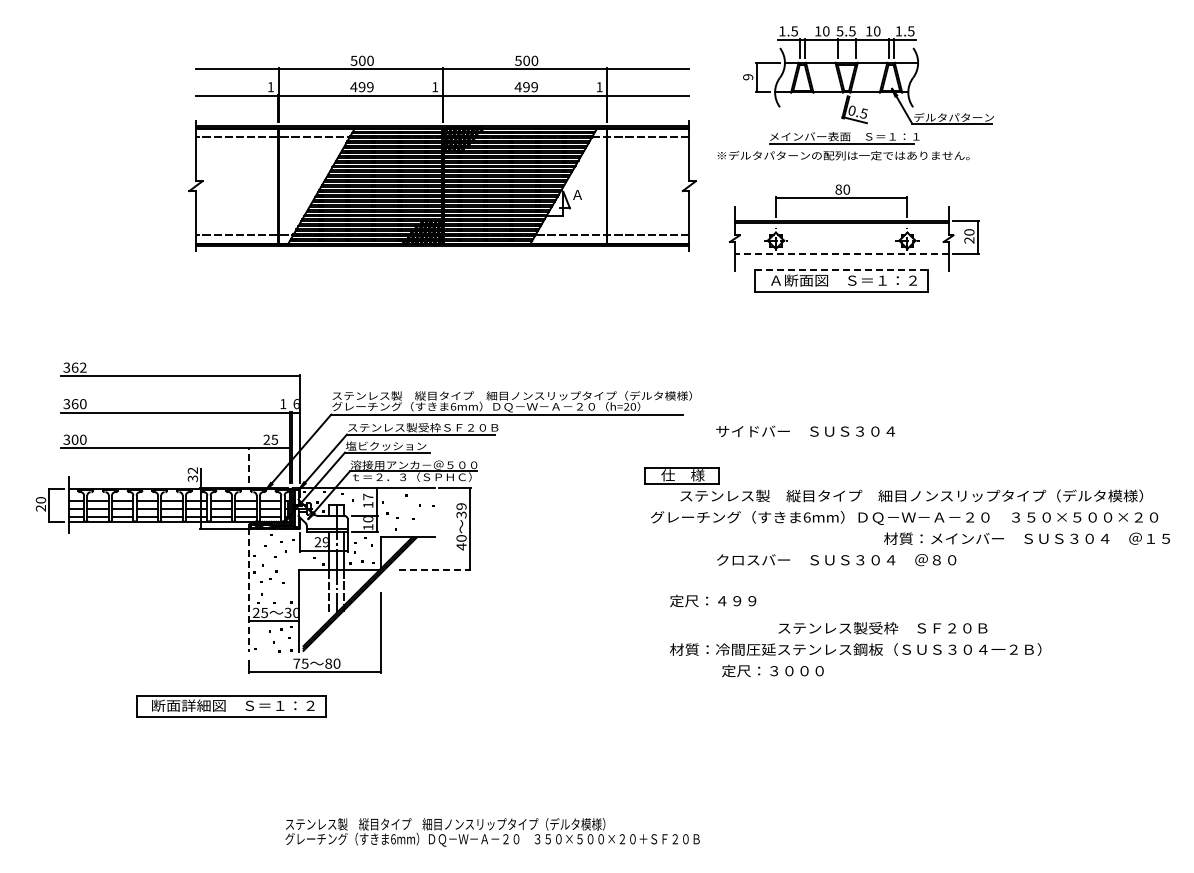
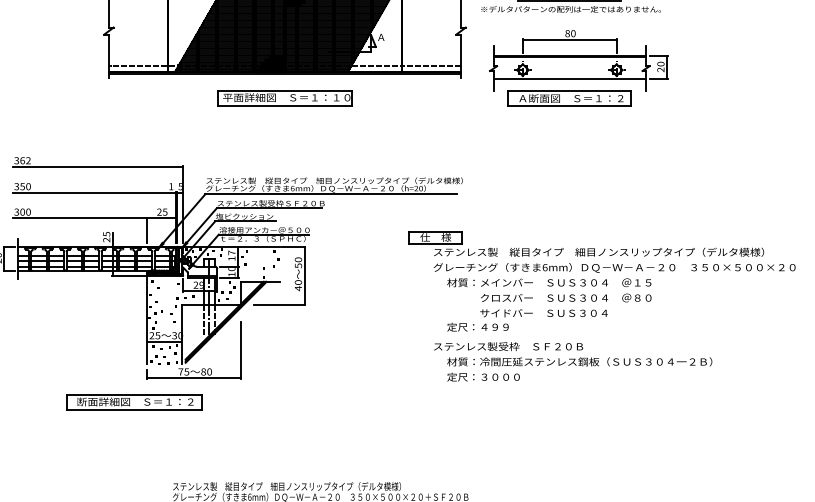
line: (841, 253) -> (569, 79), dashed -> solid
line: (842, 270) -> (570, 91), dashed -> solid
part: (442, 280) -> (284, 98), added
text: (74, 404) -> (22, 186), 360 -> 350
text: (295, 404) -> (179, 186), 6 -> 5
text: (805, 431) -> (543, 313), moved
line: (249, 465) -> (147, 230), dashed -> solid
text: (192, 474) -> (106, 236), 32 -> 25
part: (891, 490) -> (584, 248), moved
text: (461, 510) -> (298, 262), 39 -> 50
text: (1026, 538) -> (548, 282), moved
line: (435, 570) -> (279, 305), dashed -> solid
line: (249, 590) -> (147, 319), dashed -> solid
text: (882, 628) -> (508, 346), moved
text: (772, 670) -> (483, 376), moved

